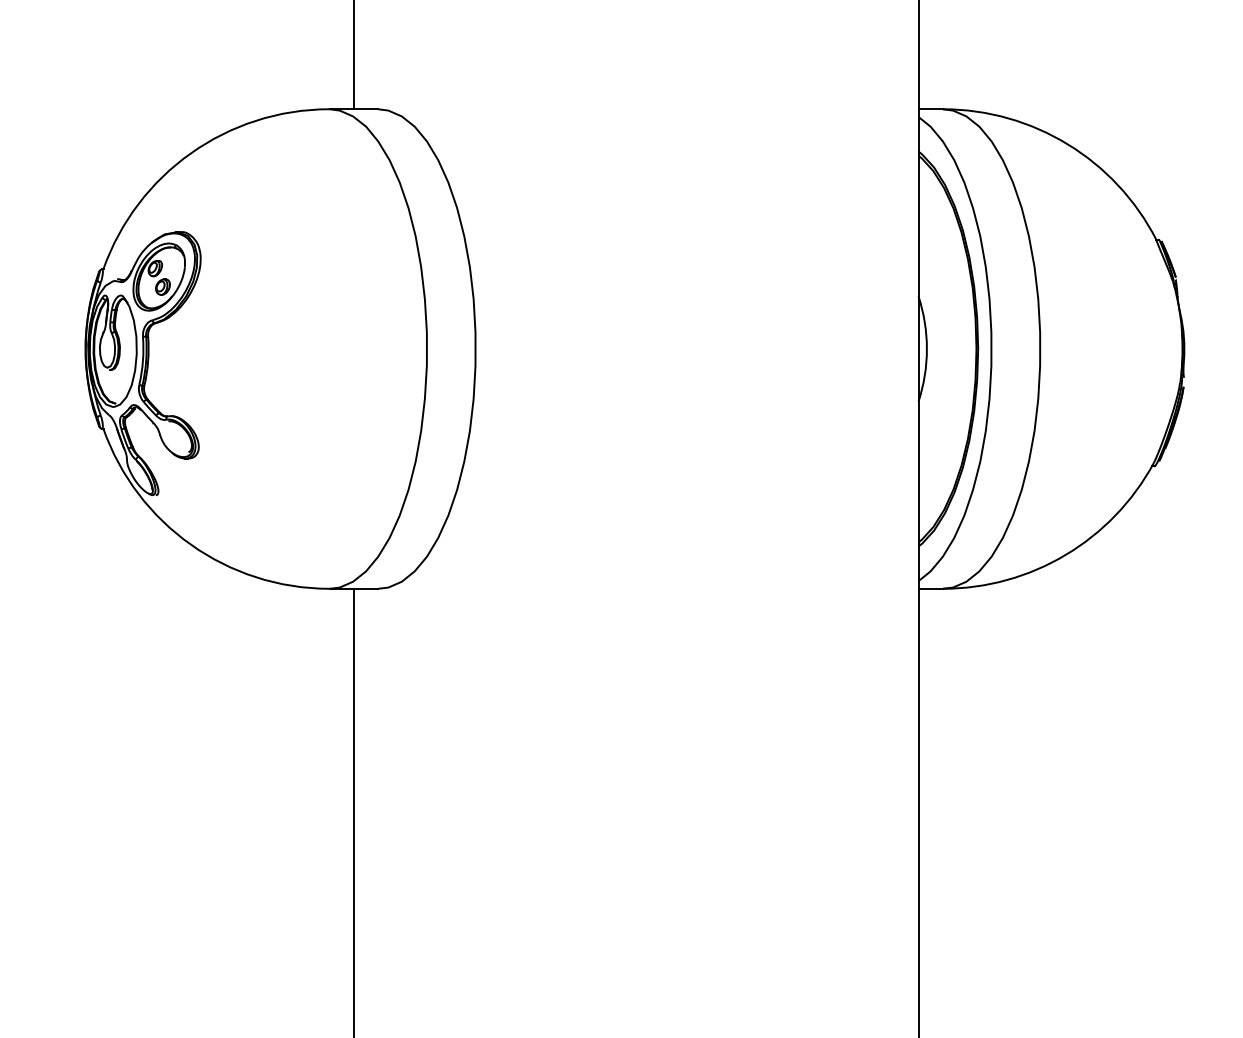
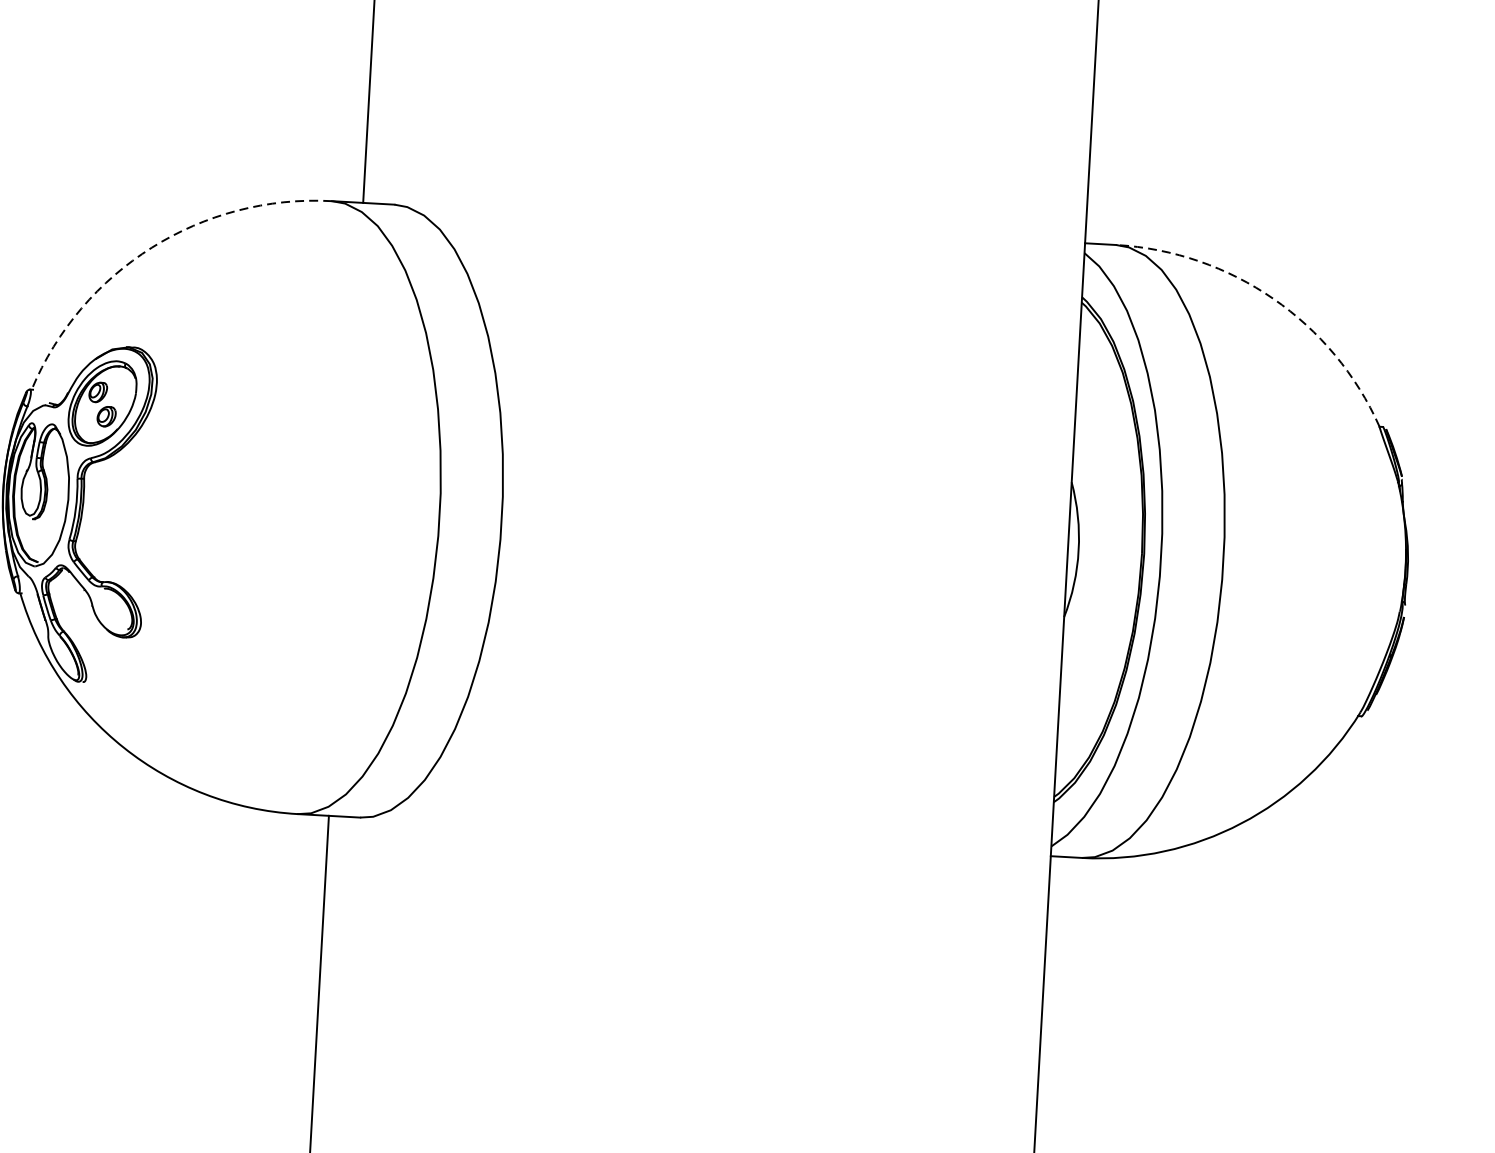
arc: (1067, 144) -> (1272, 298), solid -> dashed
arc: (190, 153) -> (151, 247), solid -> dashed

